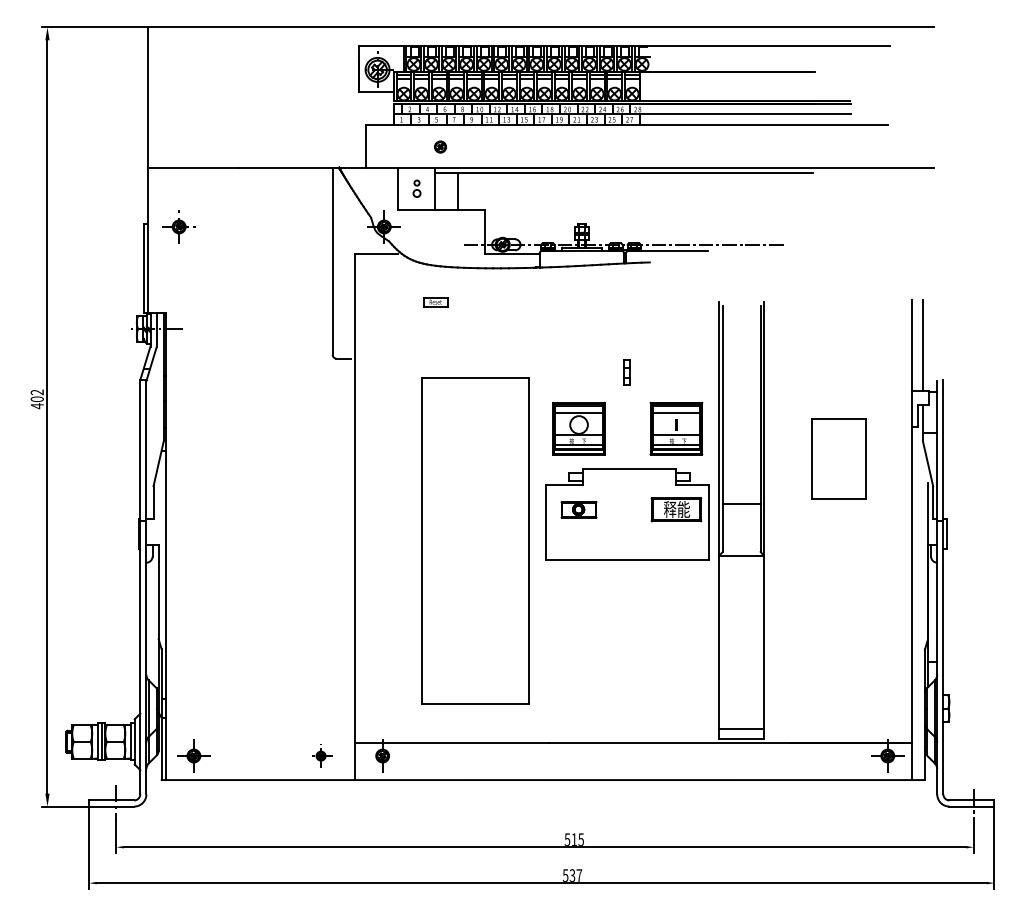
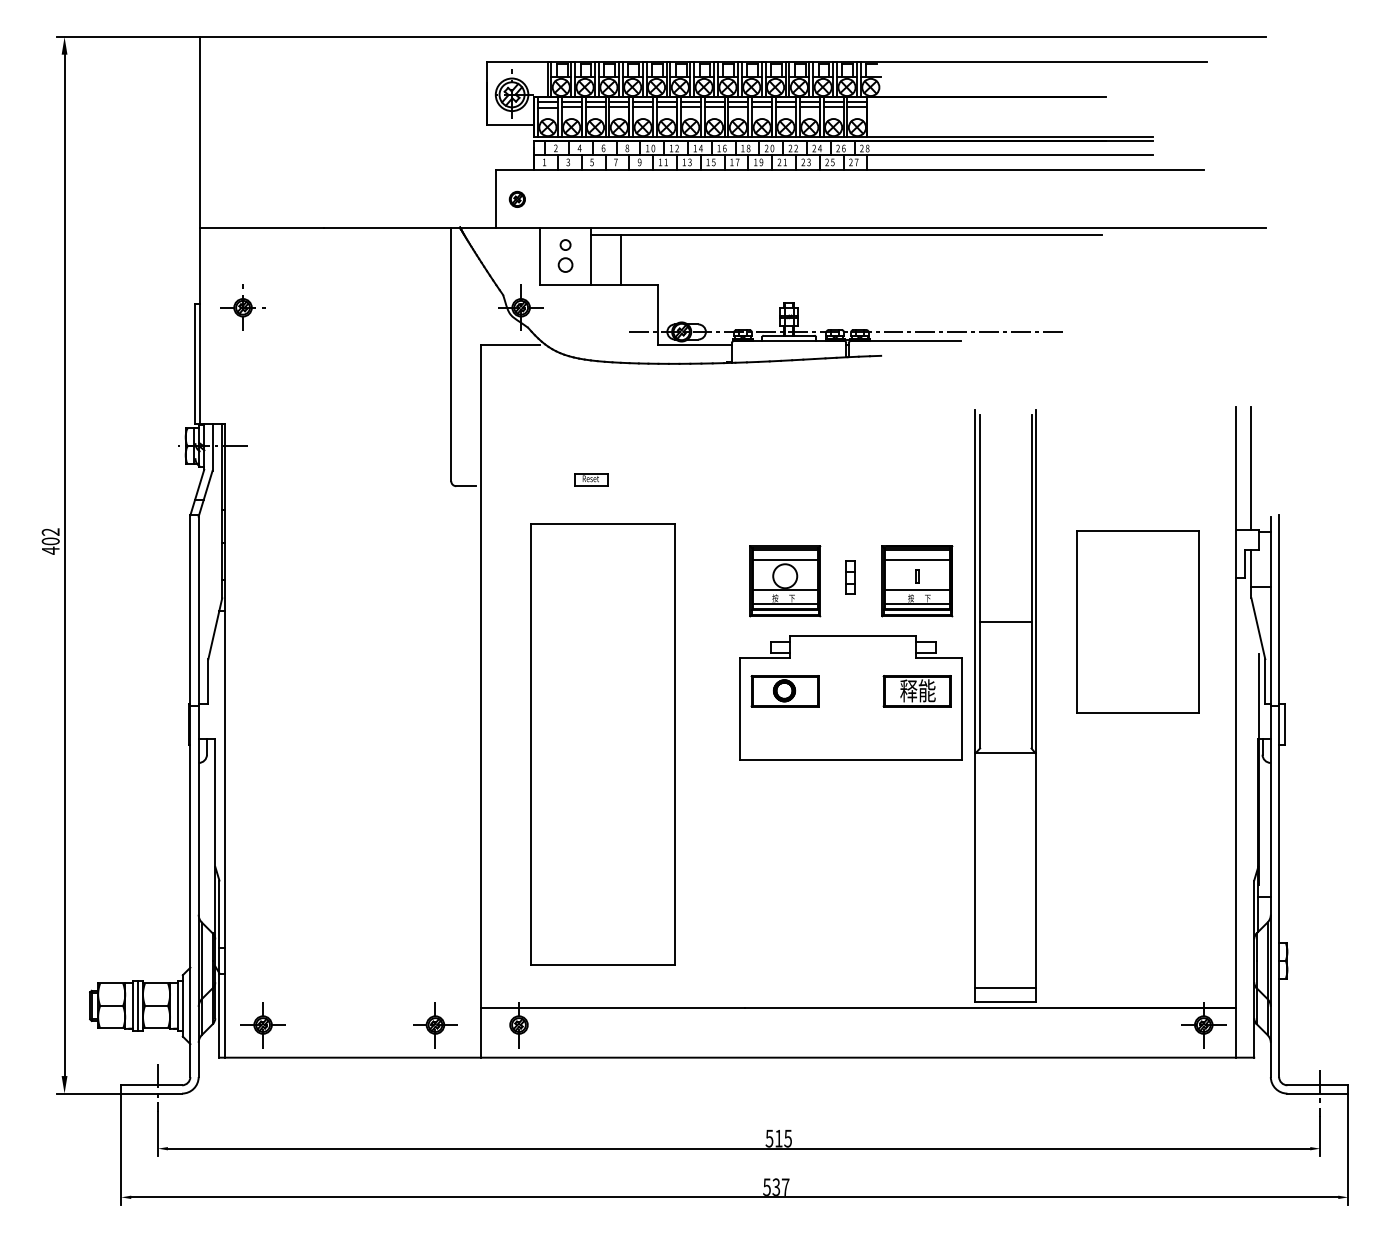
part: (439, 146) -> (516, 198), moved
part: (416, 188) -> (565, 255), size x1.43
part: (436, 302) -> (591, 479), moved
part: (627, 372) -> (850, 577), moved
part: (838, 458) -> (1137, 621), size x1.67
line: (741, 504) -> (1005, 622), moved
part: (578, 510) -> (784, 691), size x1.43
part: (475, 540) -> (602, 744), moved
part: (321, 756) -> (435, 1025), size x1.43

